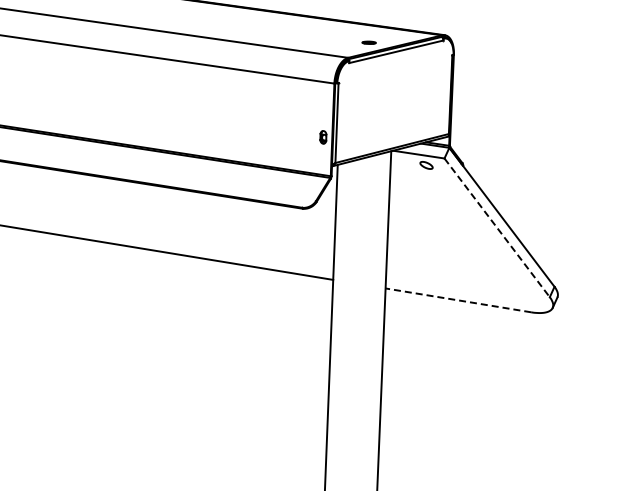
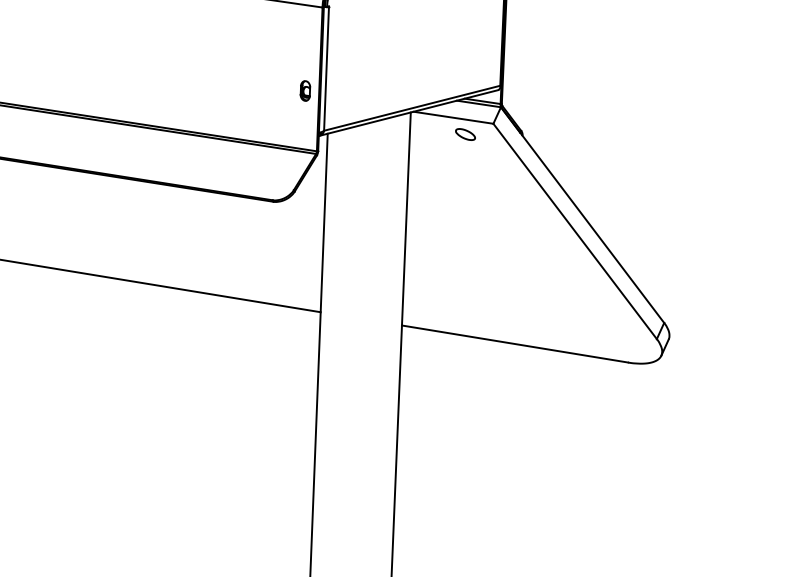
line: (497, 228) -> (575, 232), dashed -> solid
line: (458, 300) -> (515, 344), dashed -> solid

